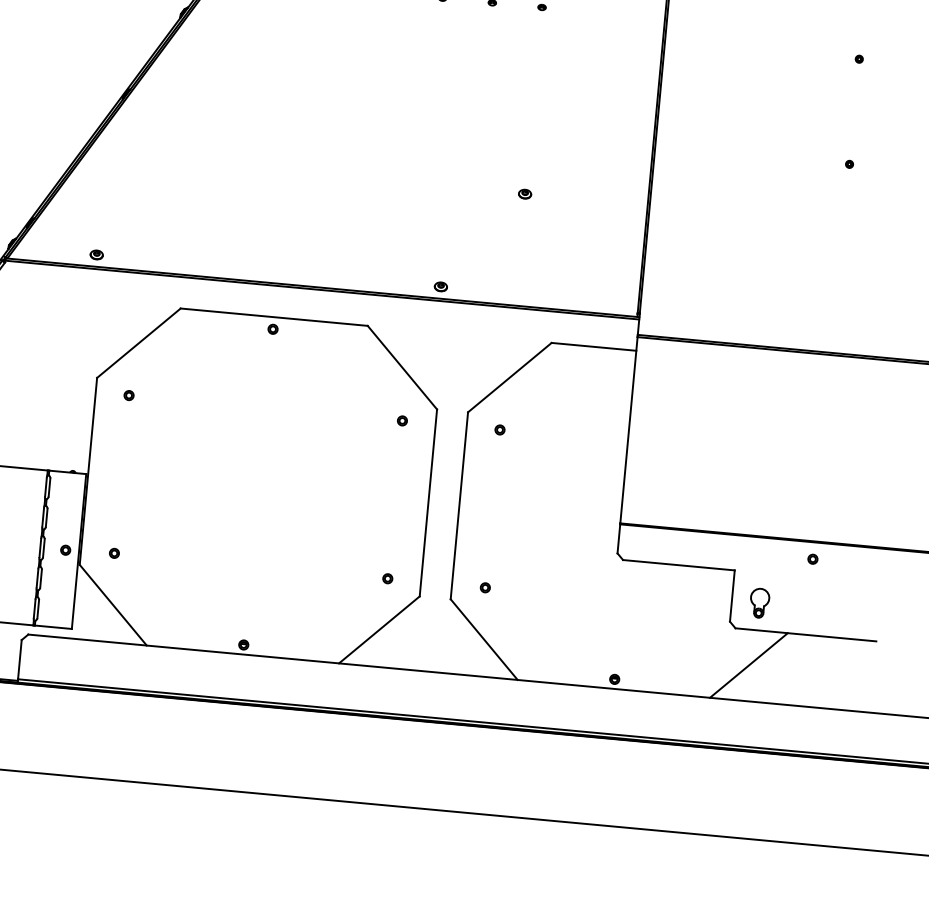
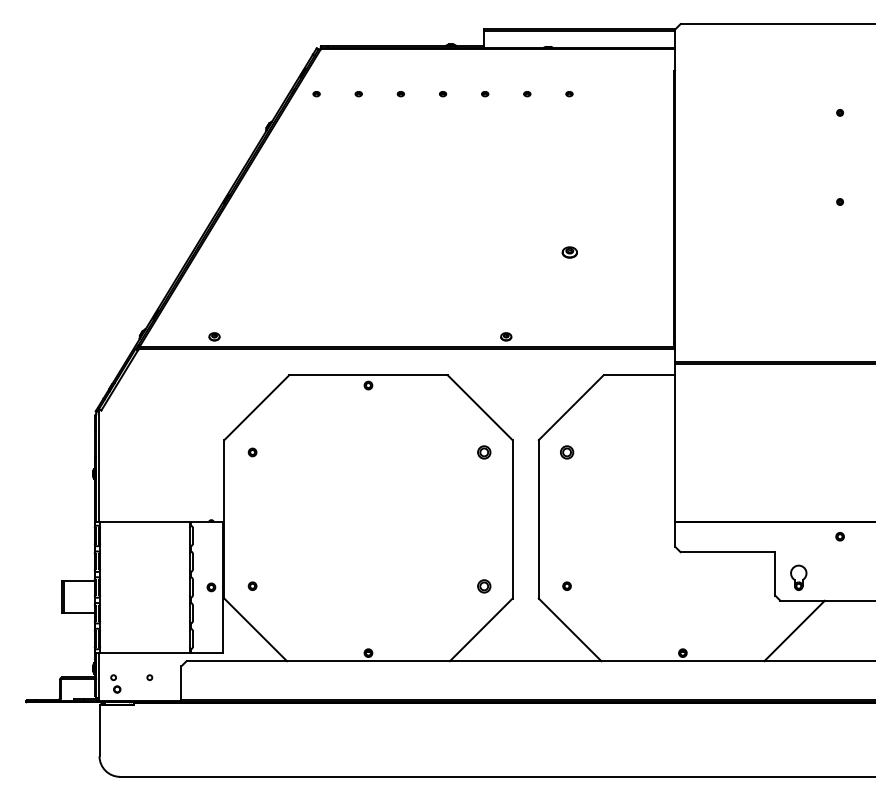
part: (524, 193) -> (569, 251), size x1.4
part: (402, 420) -> (484, 452), size x1.6
part: (499, 429) -> (566, 452), size x1.6
part: (388, 577) -> (484, 585), size x1.6

